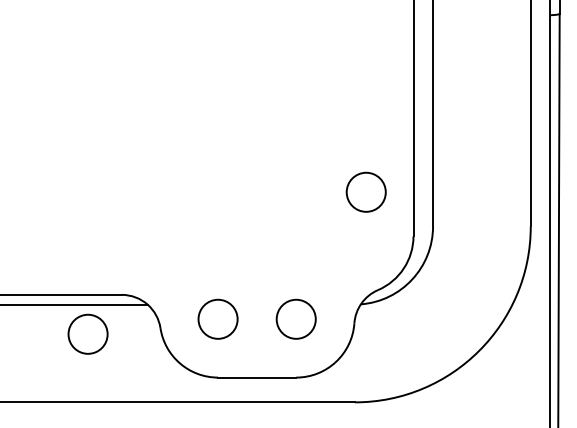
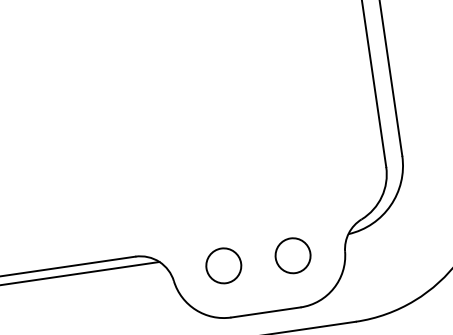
circle: (365, 191) -> (337, 133), removed
circle: (87, 333) -> (109, 295), removed

